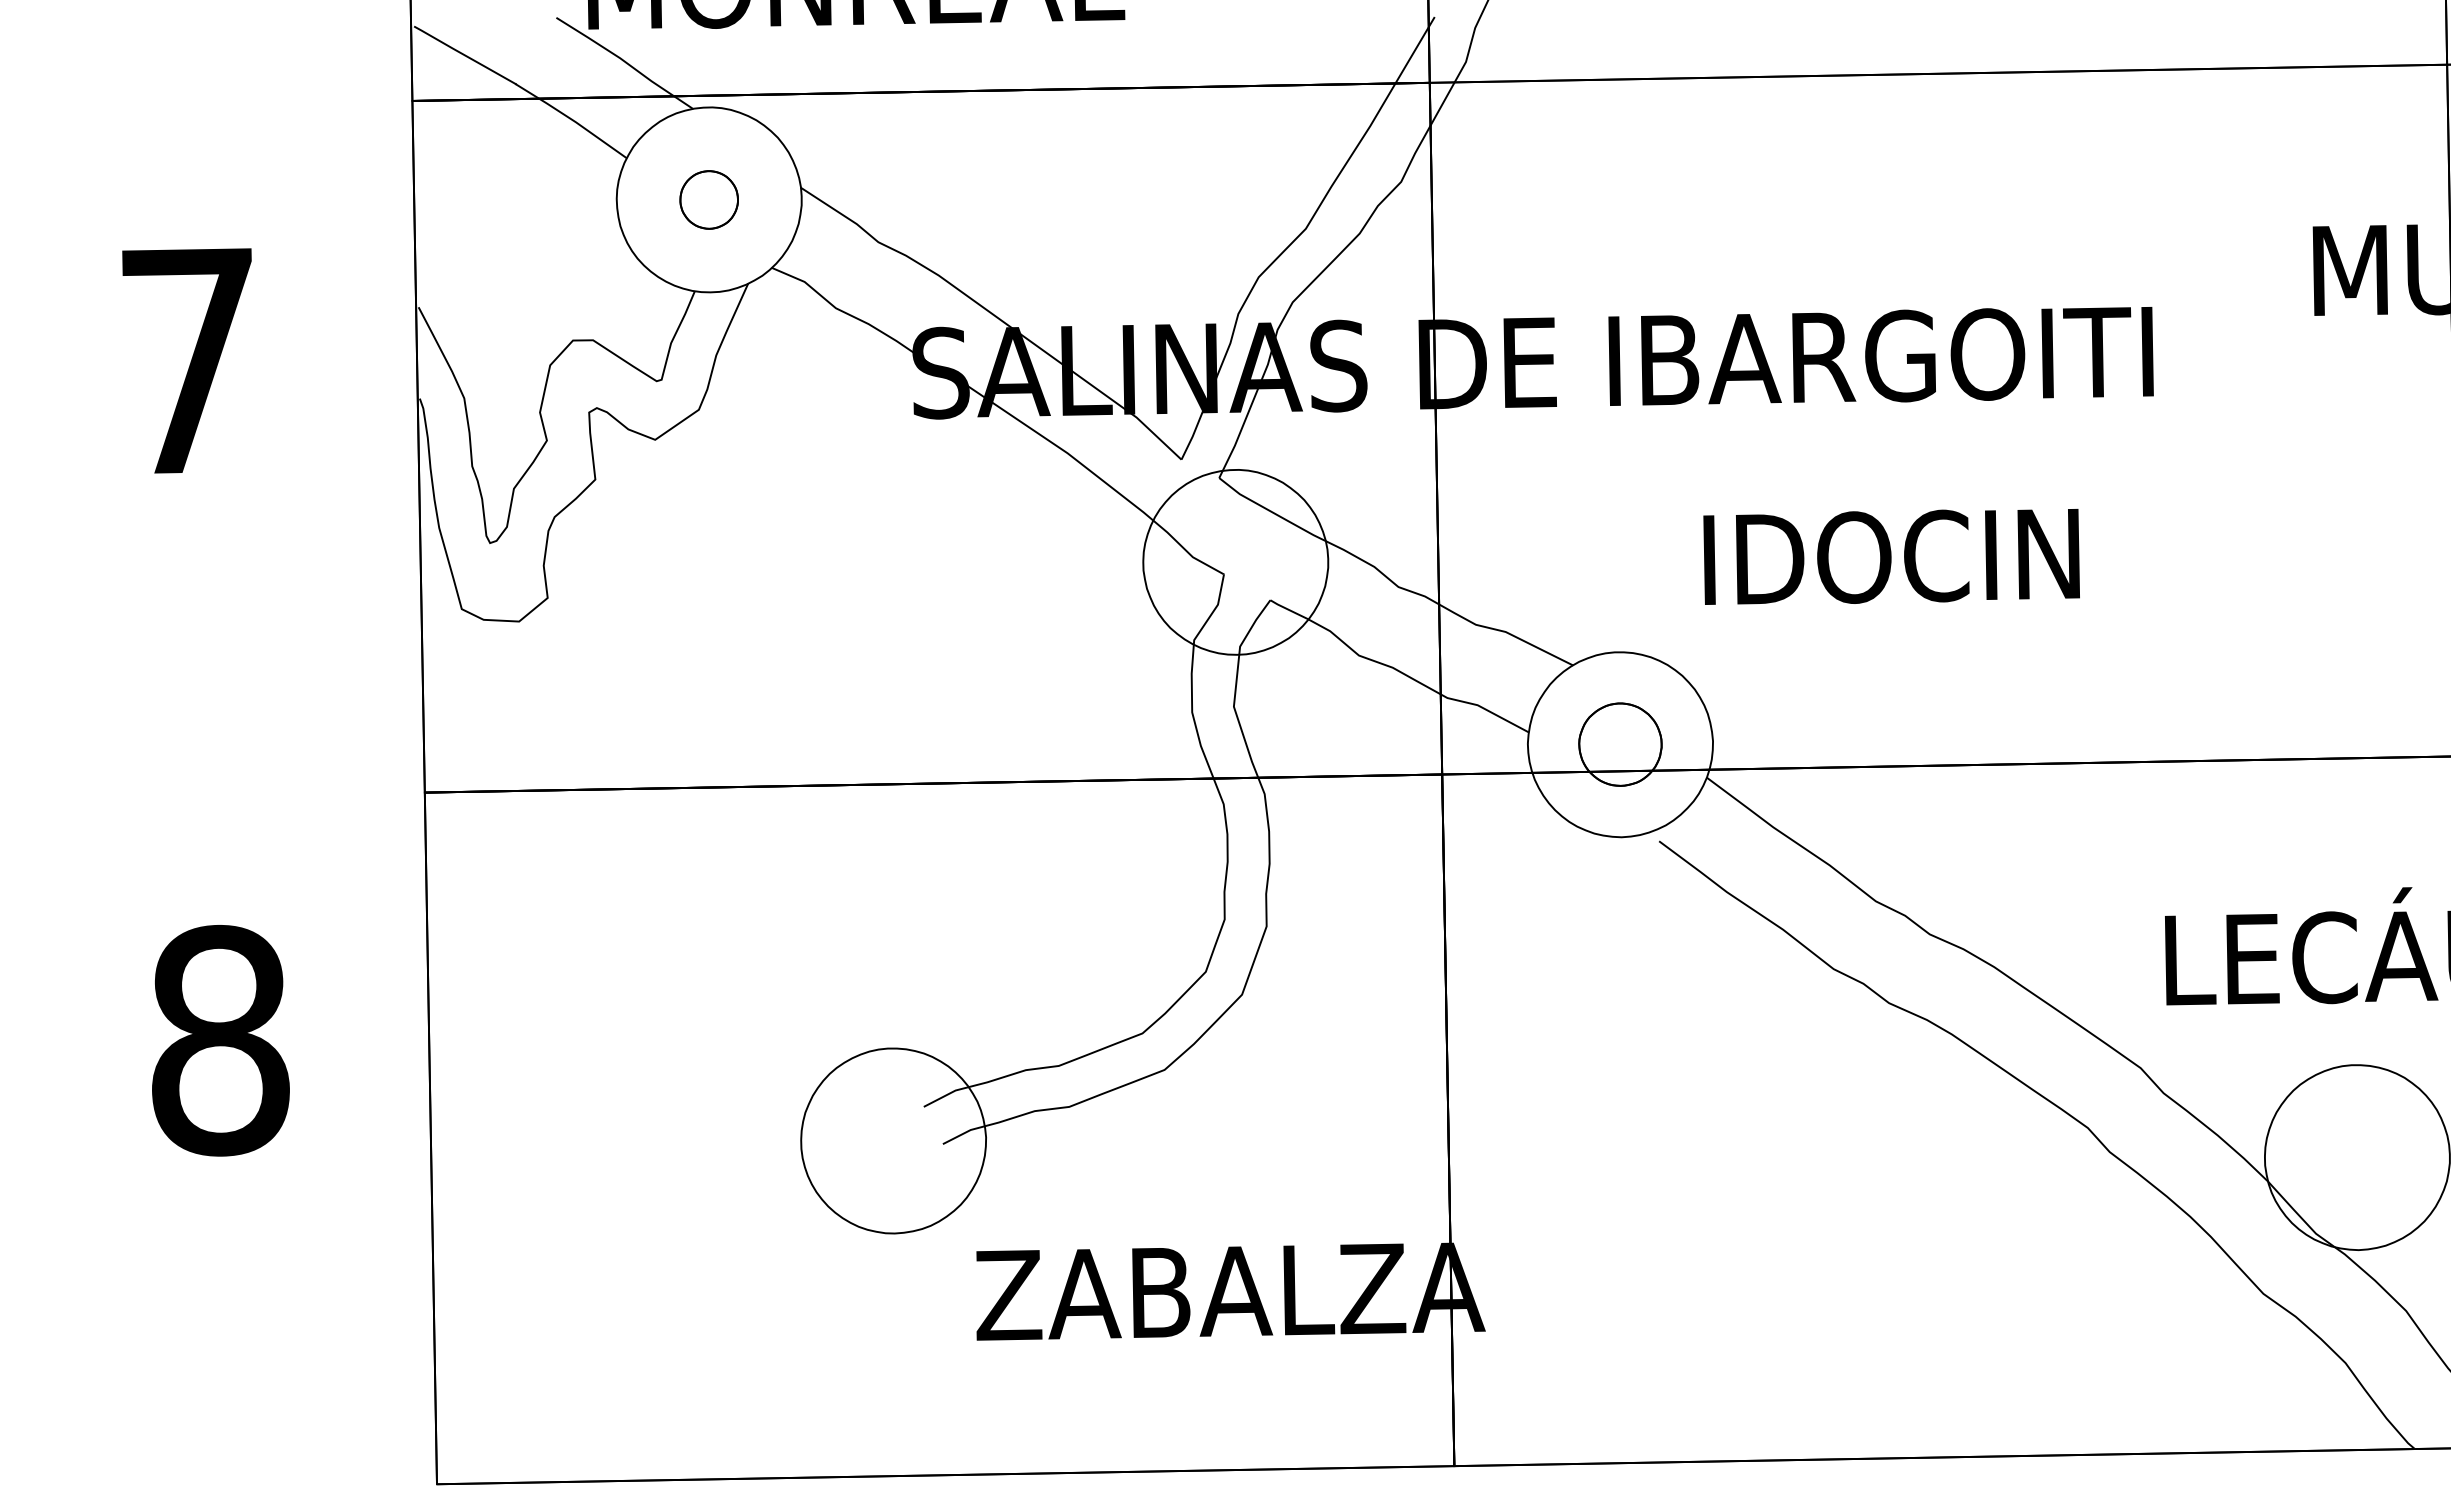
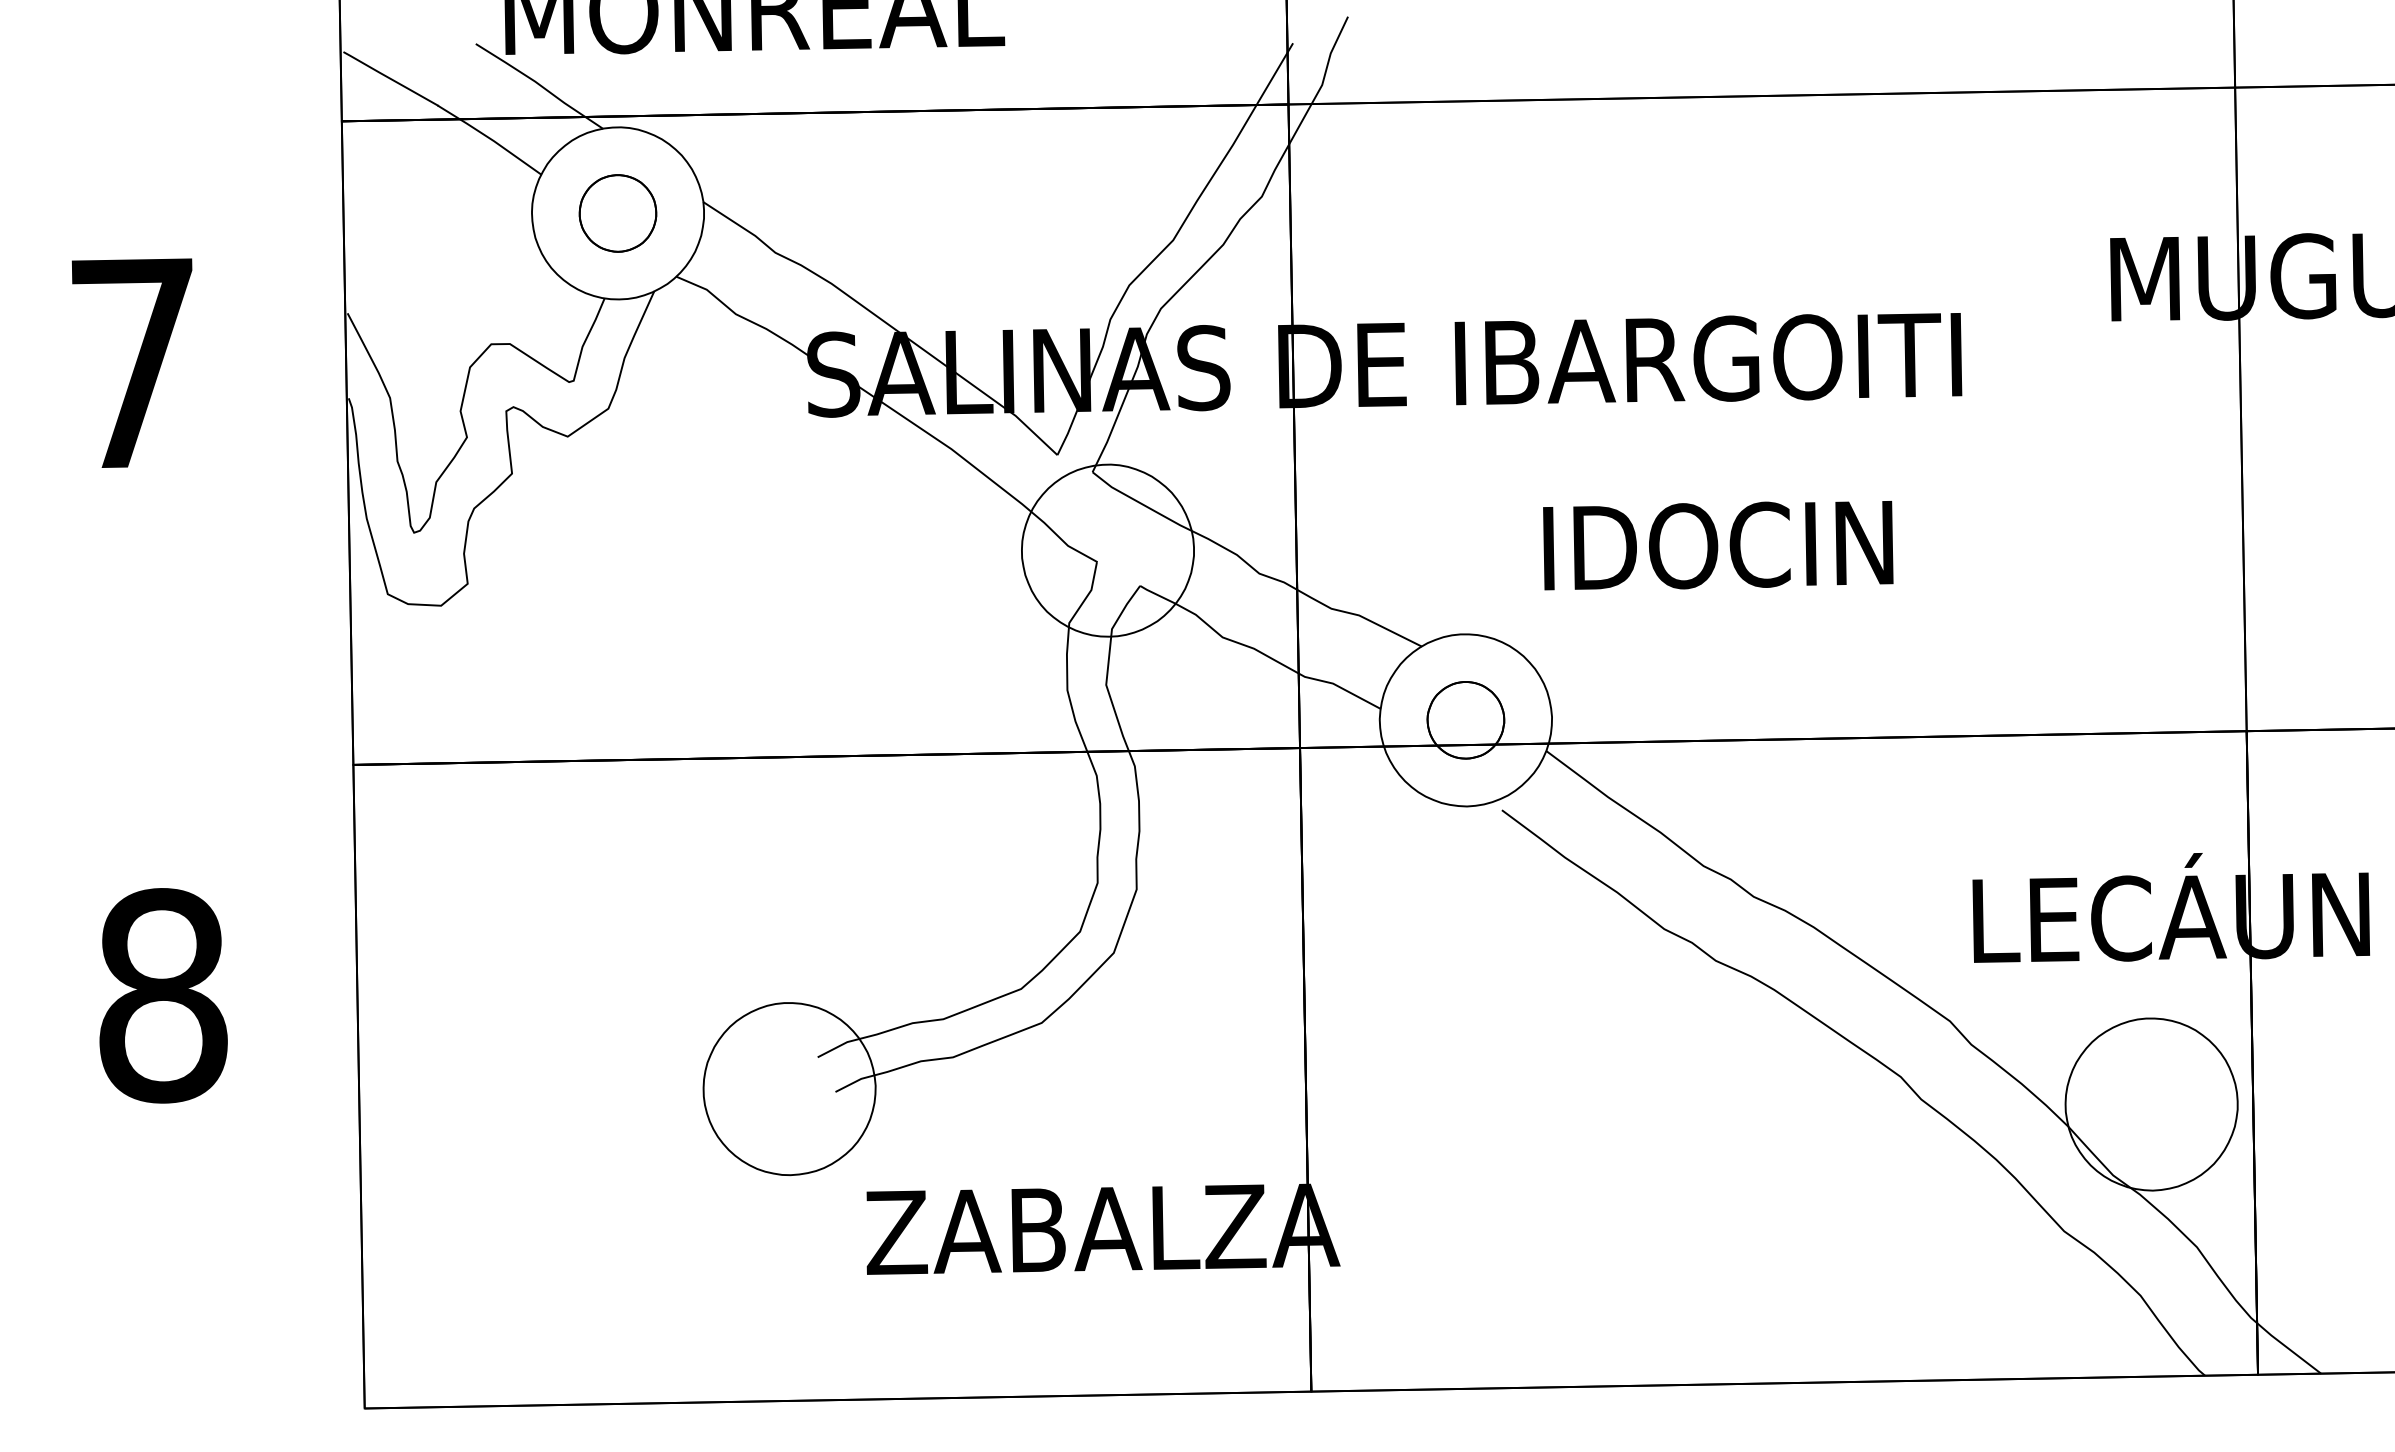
part: (708, 200) -> (617, 213), size x1.43

